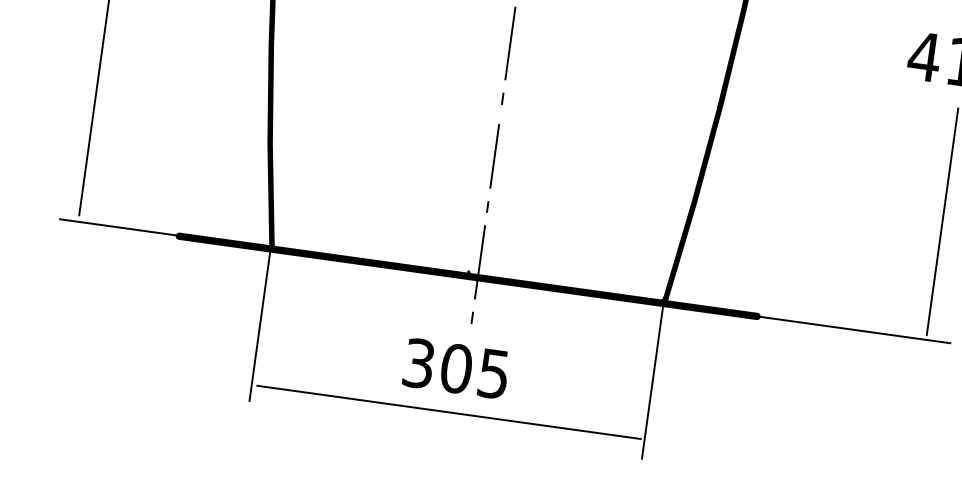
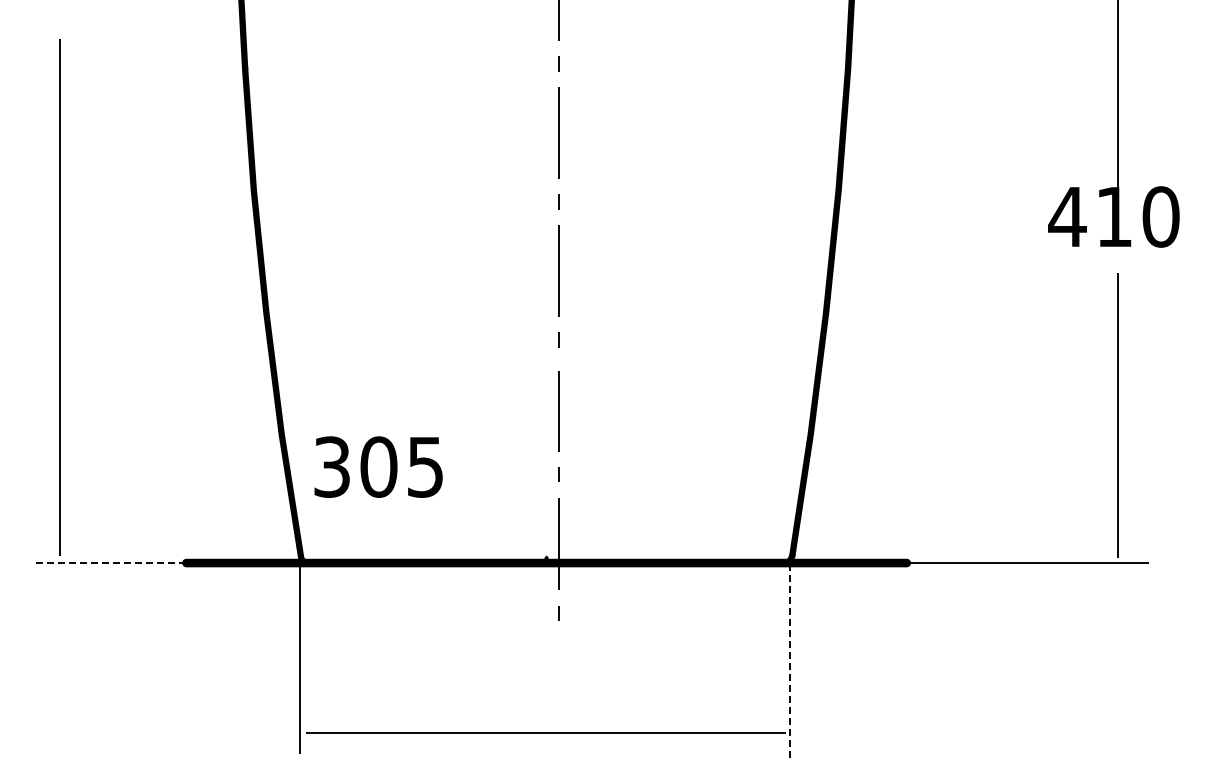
line: (121, 227) -> (114, 562), solid -> dashed
text: (456, 368) -> (378, 466), moved
line: (652, 381) -> (790, 660), solid -> dashed

